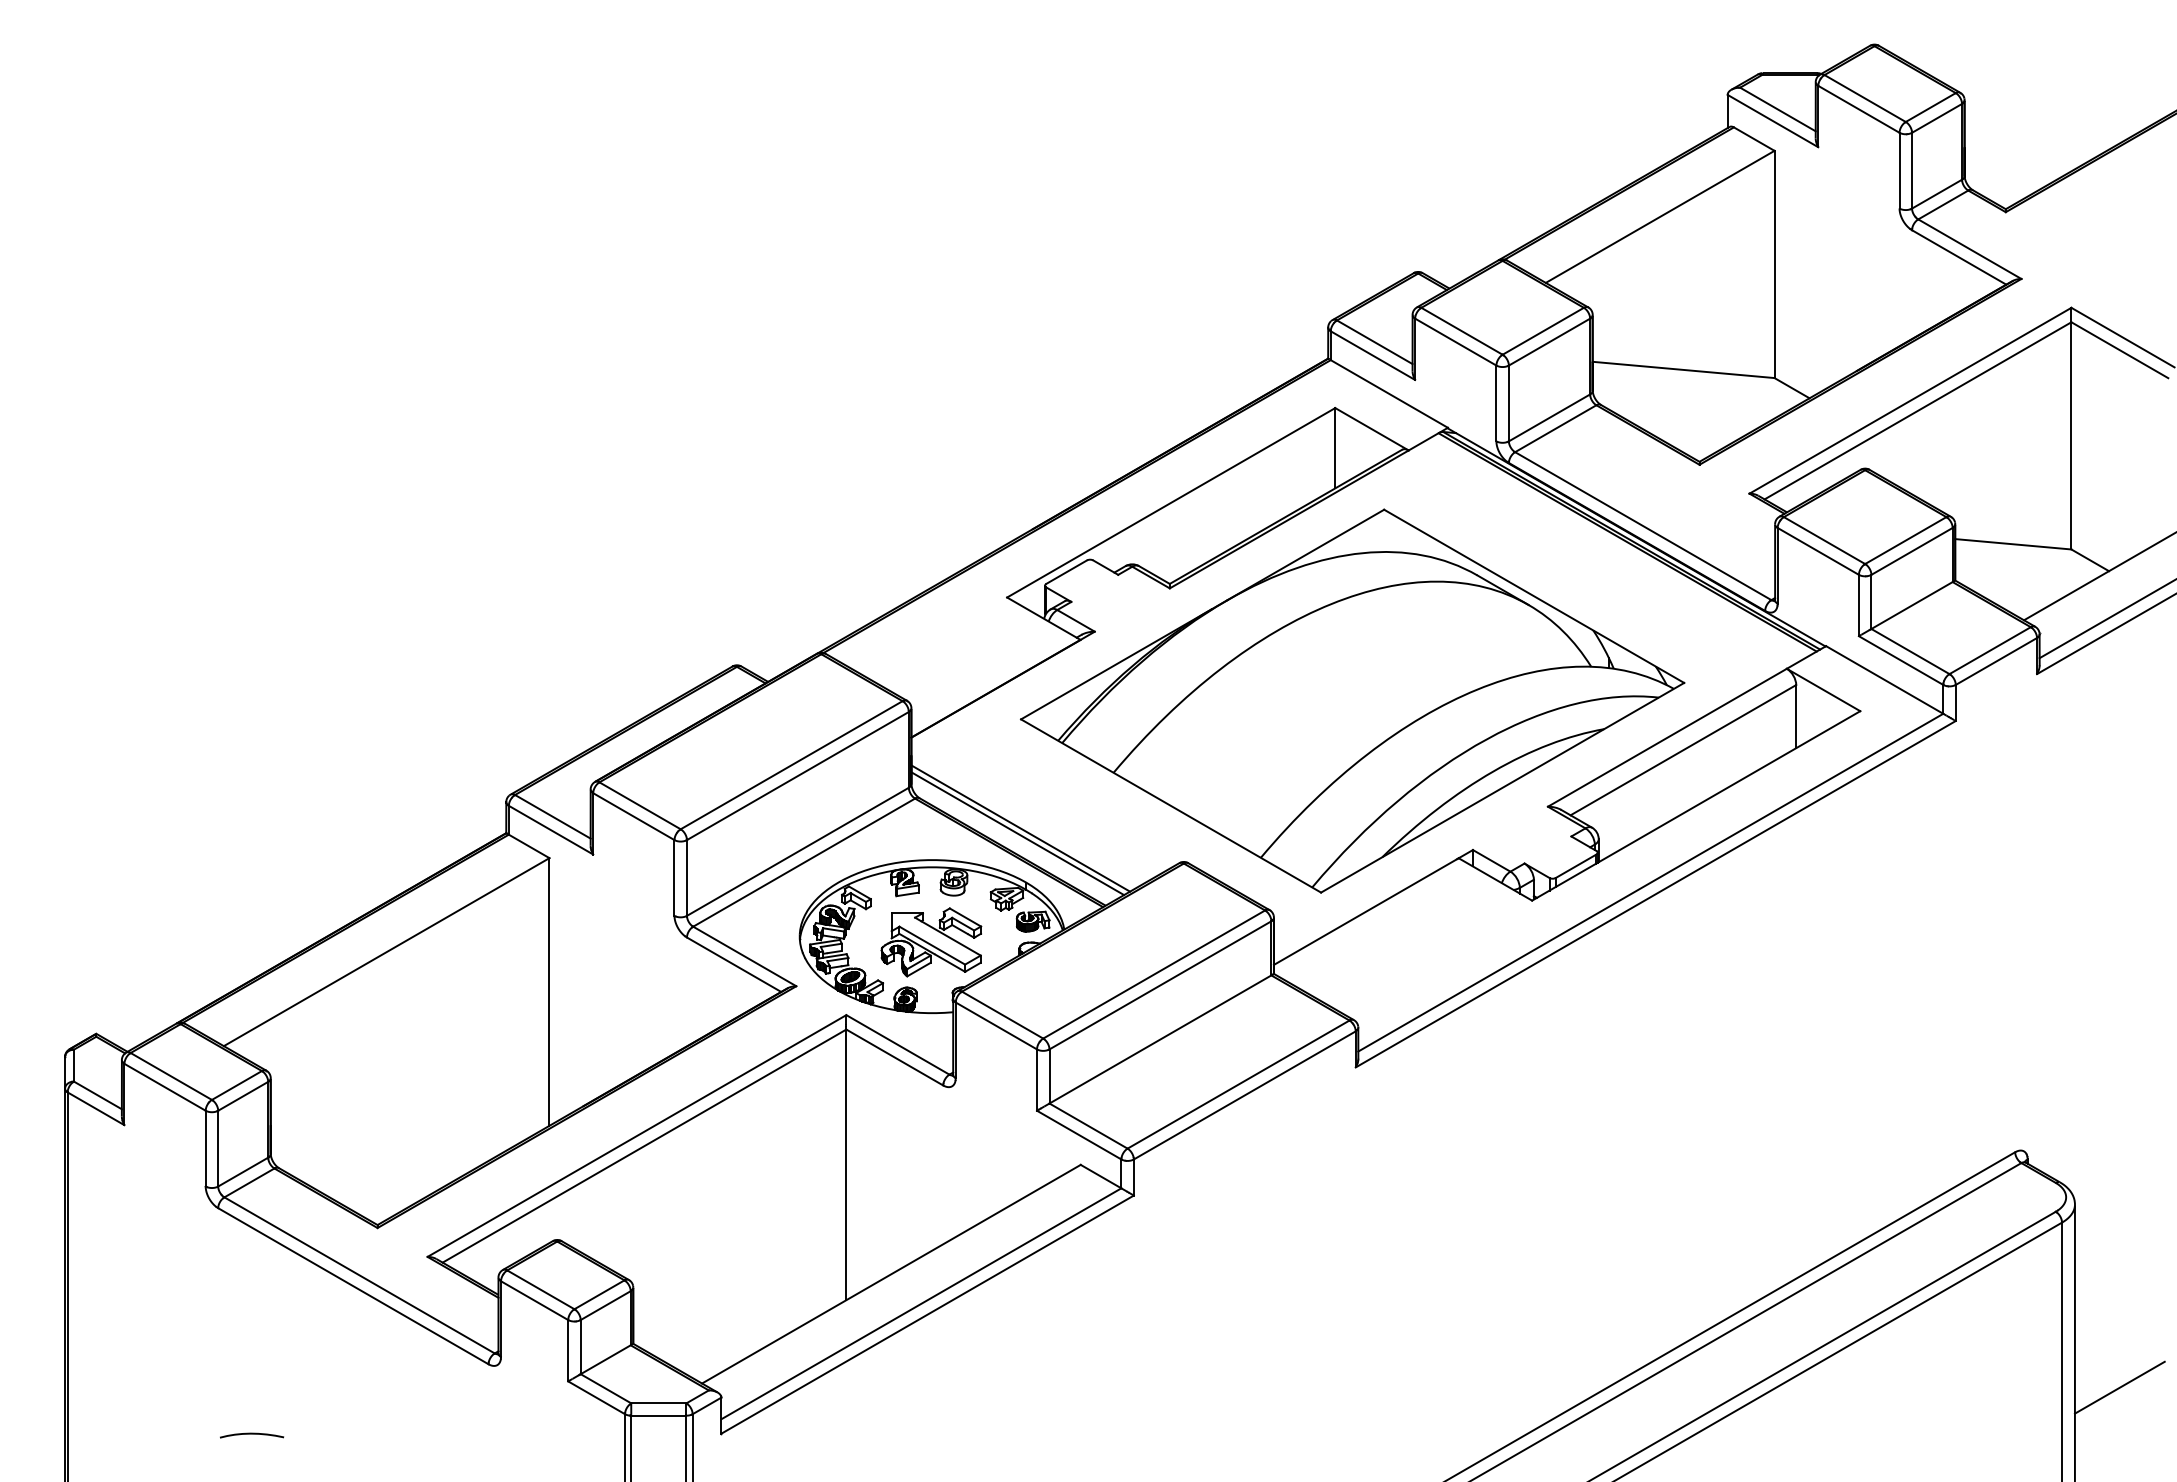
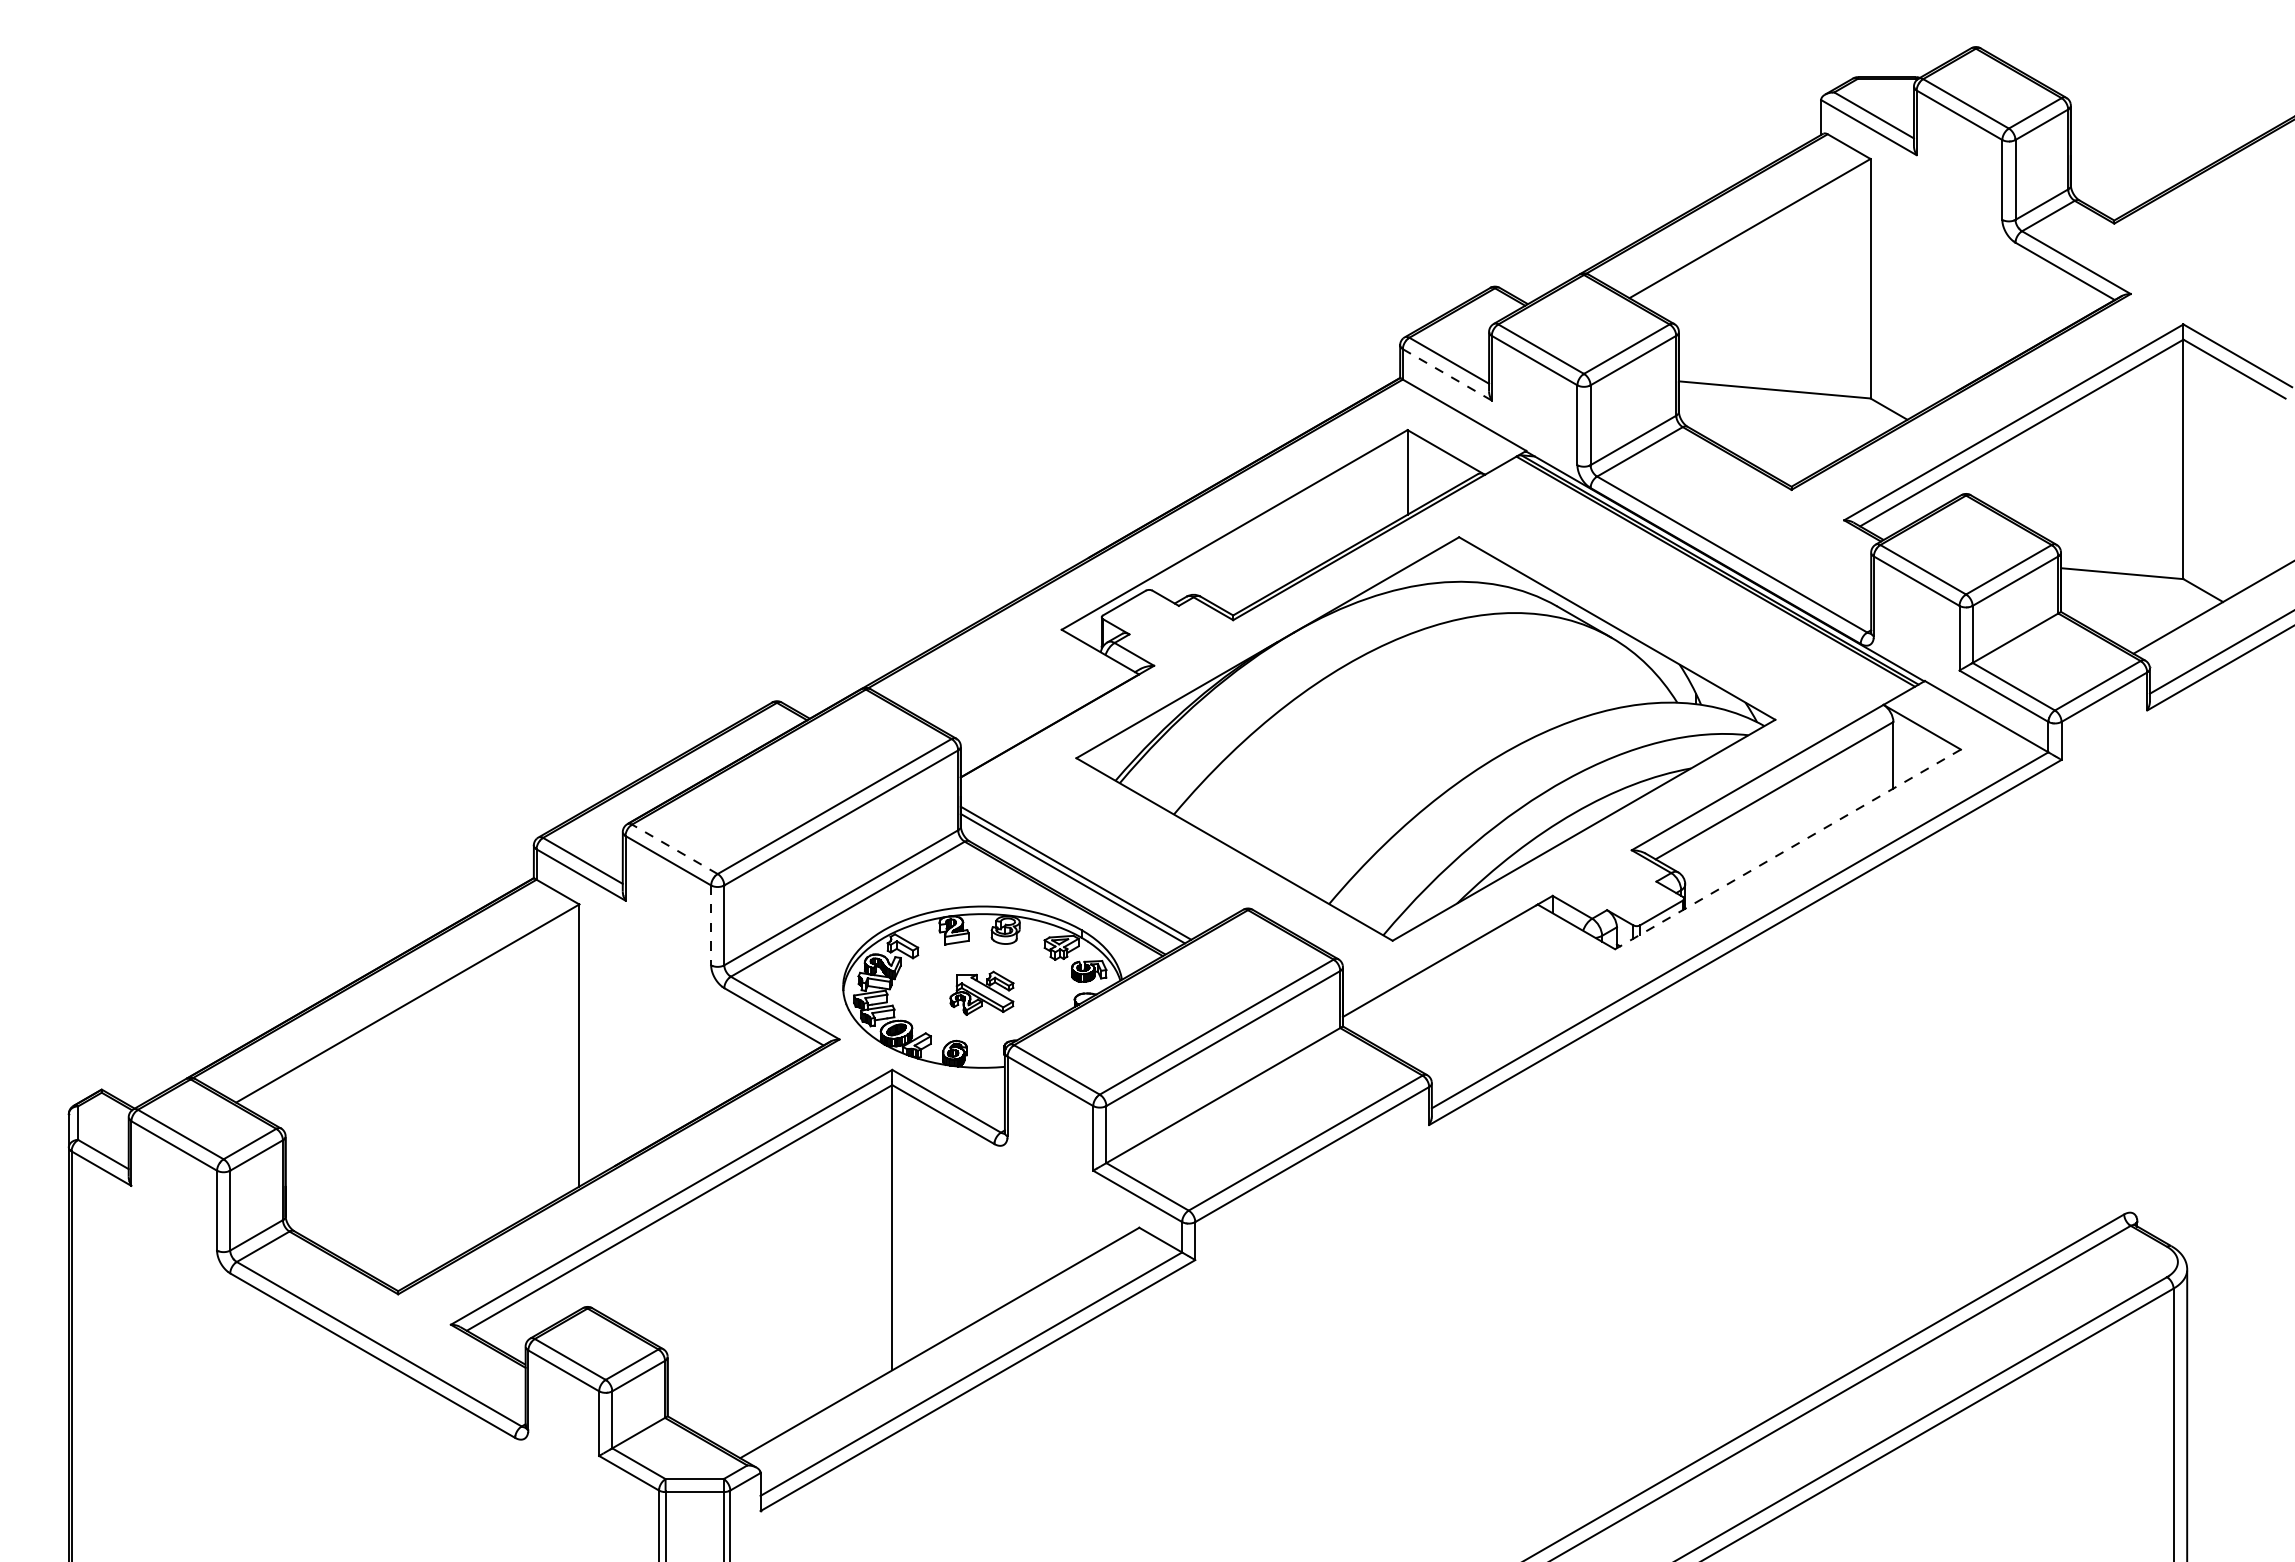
line: (1373, 356) -> (1447, 375), solid -> dashed
line: (639, 805) -> (674, 849), solid -> dashed
line: (1696, 805) -> (1788, 849), solid -> dashed
line: (674, 878) -> (711, 925), solid -> dashed
part: (930, 942) -> (981, 993), size x0.6
line: (2119, 1387) -> (2234, 1462), removed
curve: (251, 1434) -> (265, 1511), removed

